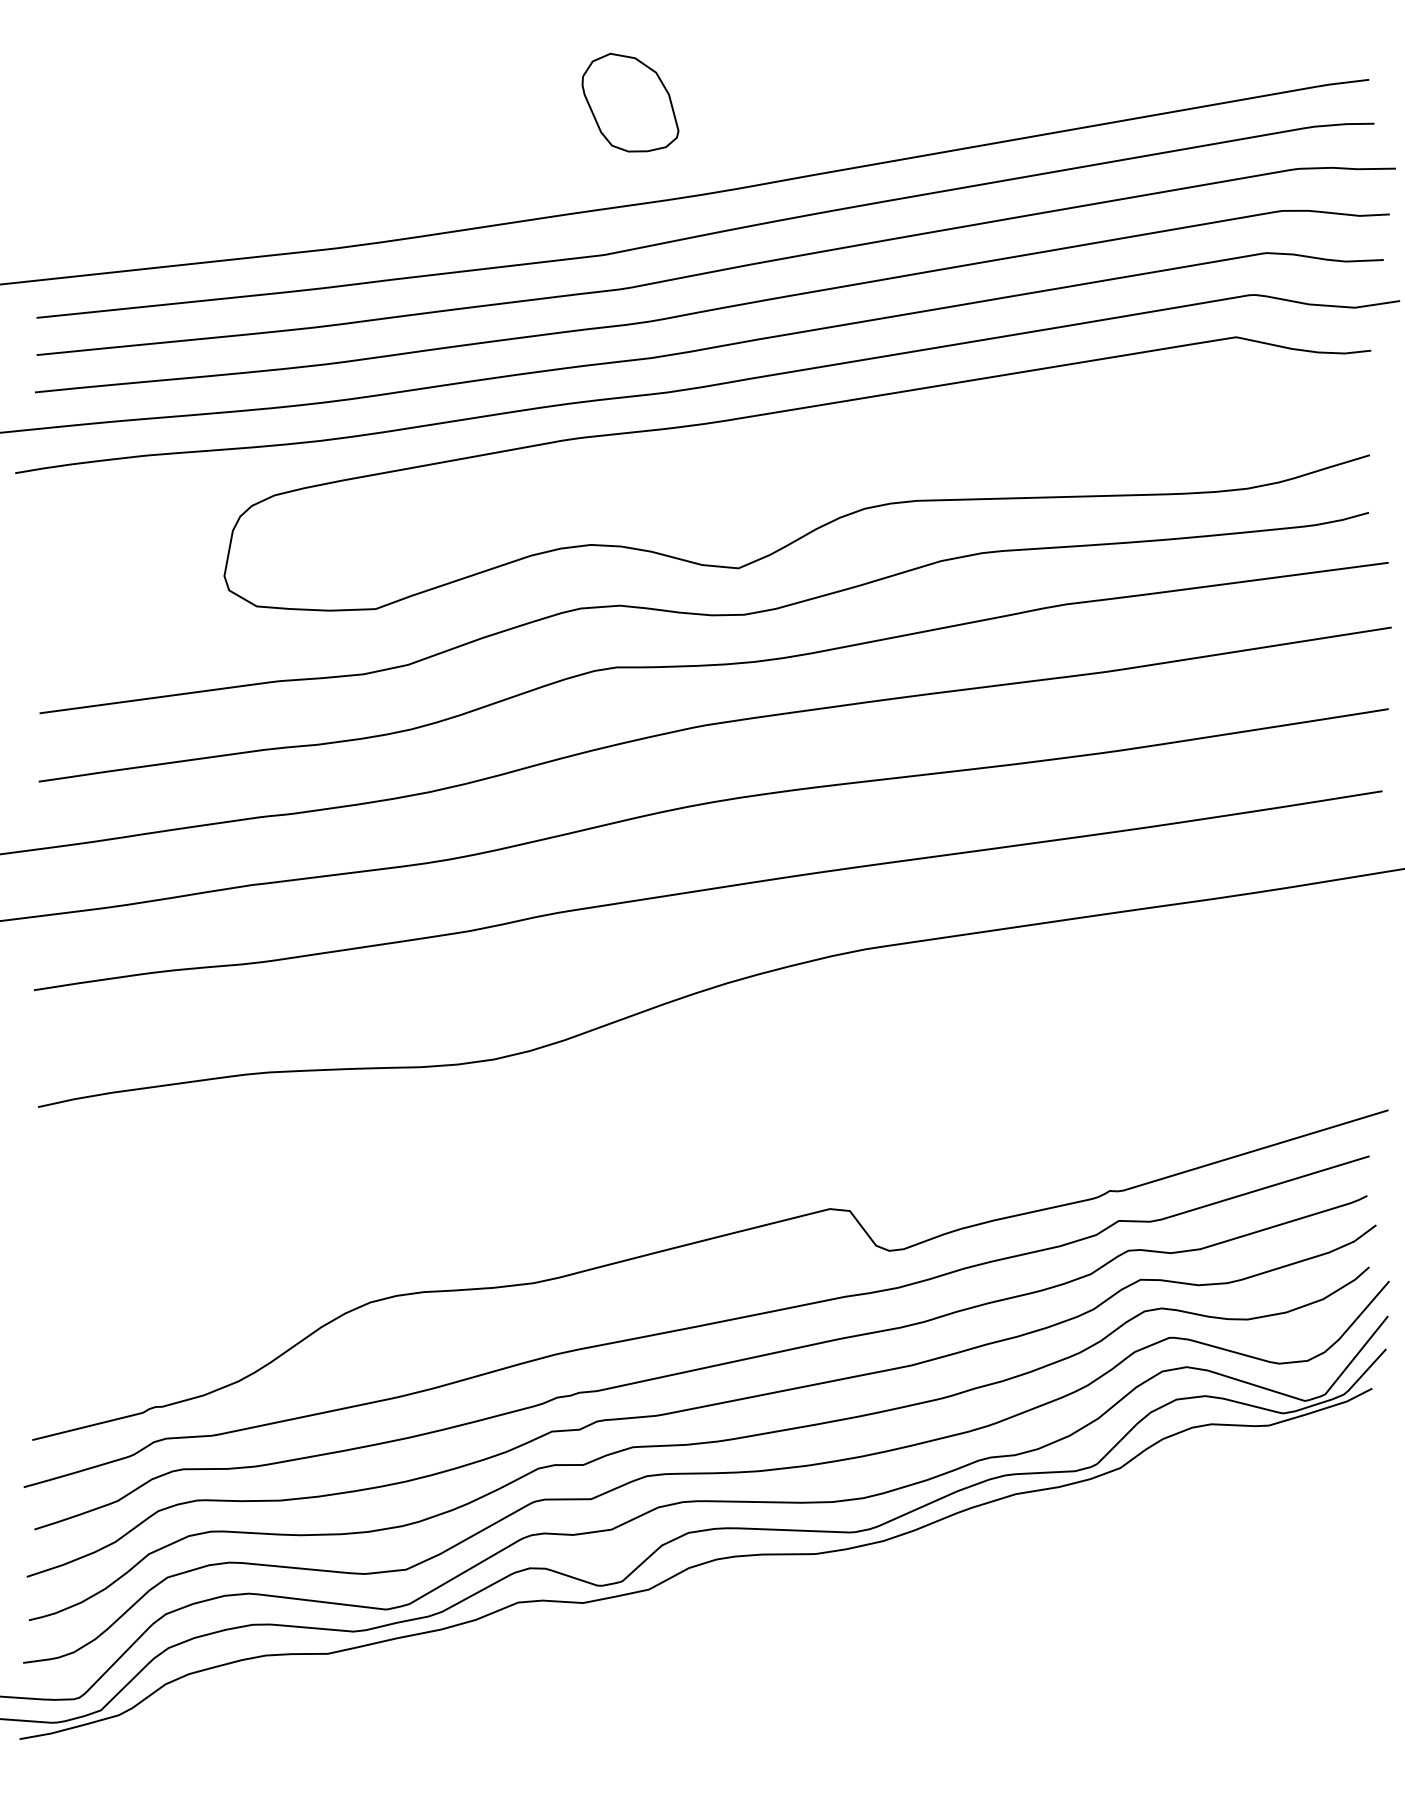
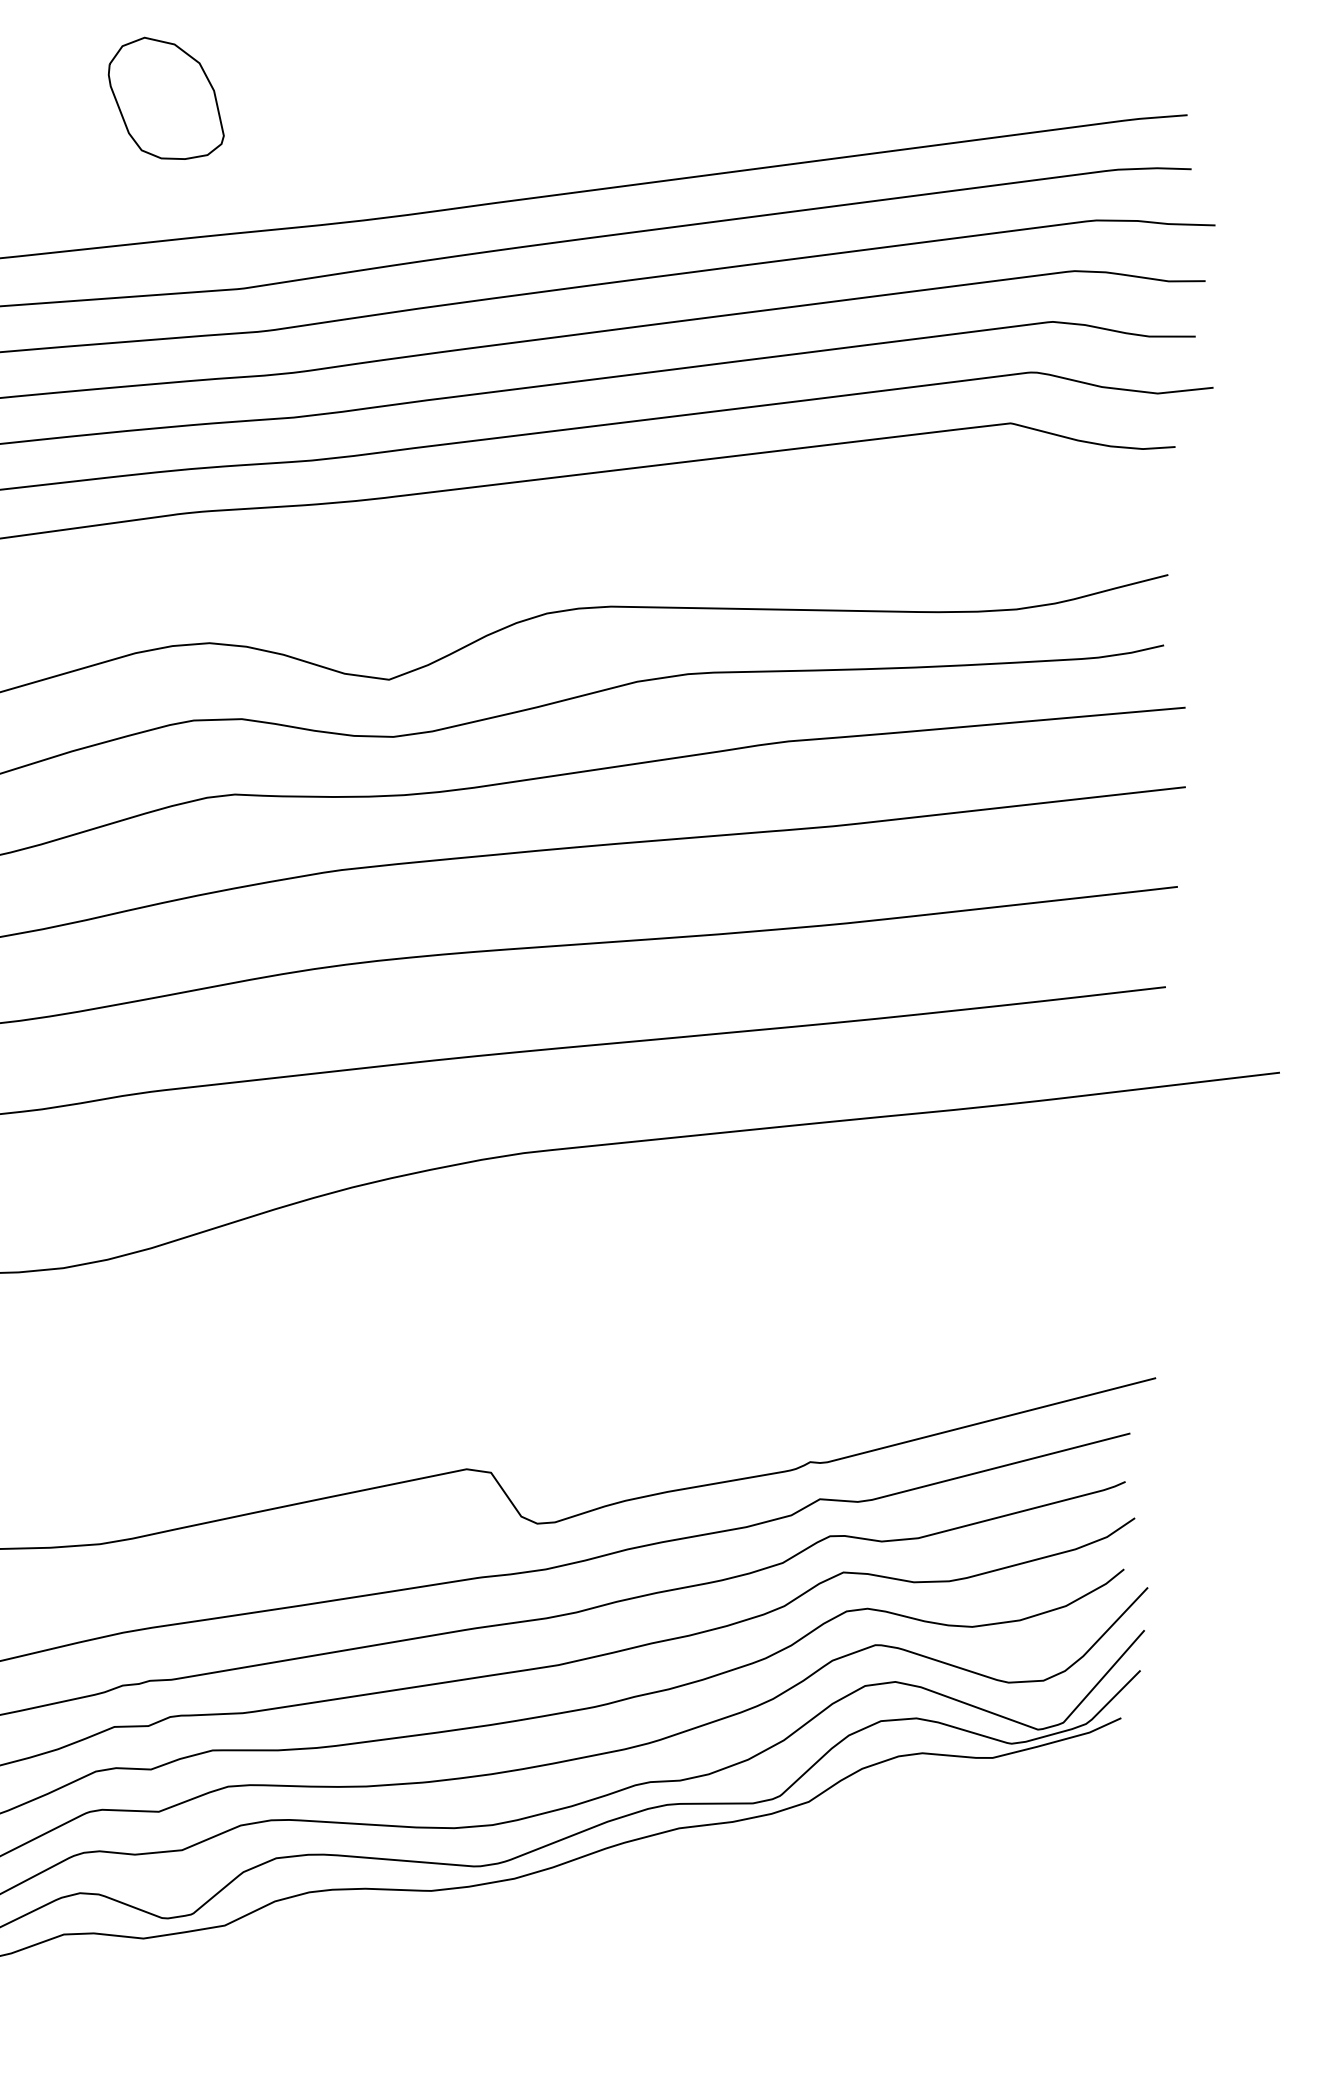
part: (630, 102) -> (166, 98), moved

